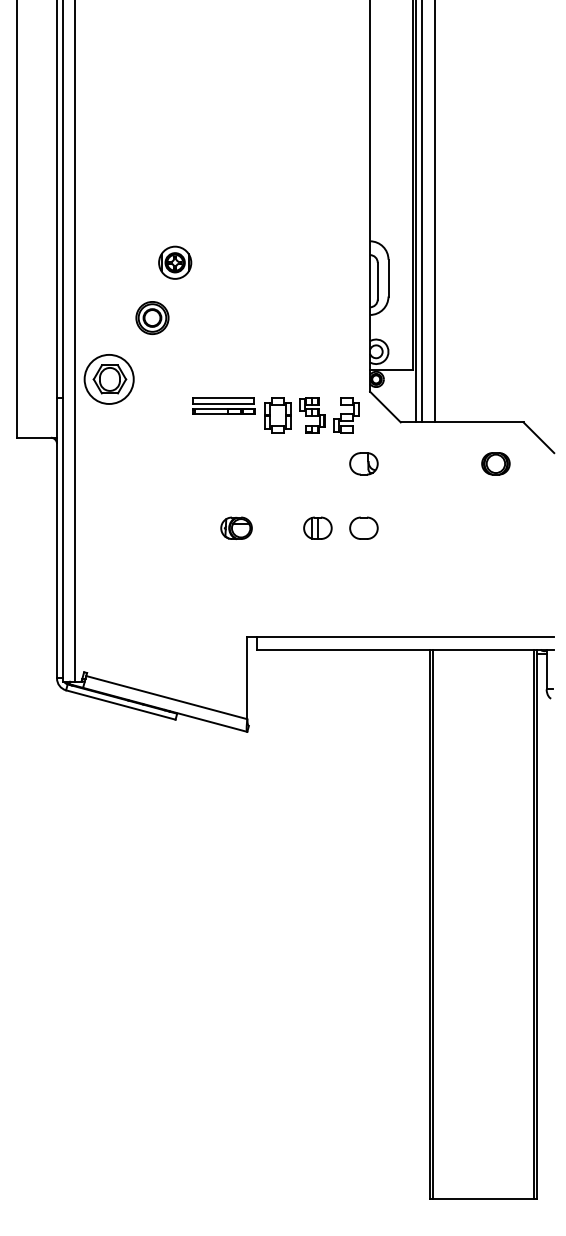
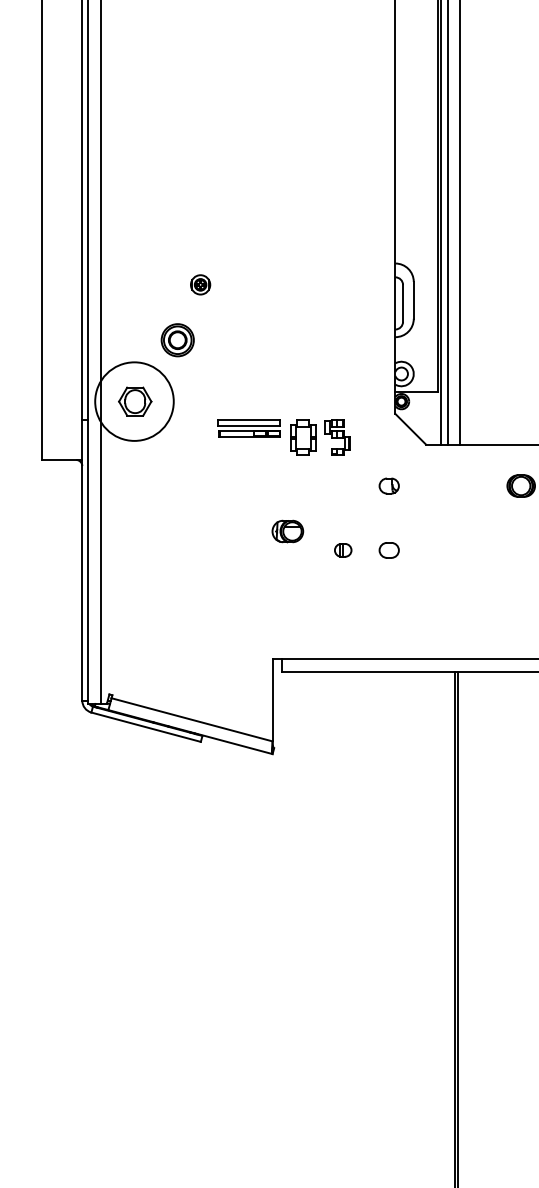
part: (175, 262) -> (200, 284), size x0.6
circle: (108, 378) -> (133, 400), size x1.6
part: (346, 415) -> (371, 437), removed
part: (363, 463) -> (388, 485), size x0.7
part: (236, 527) -> (287, 530), moved
part: (317, 527) -> (342, 549), size x0.6
part: (363, 527) -> (388, 549), size x0.7

